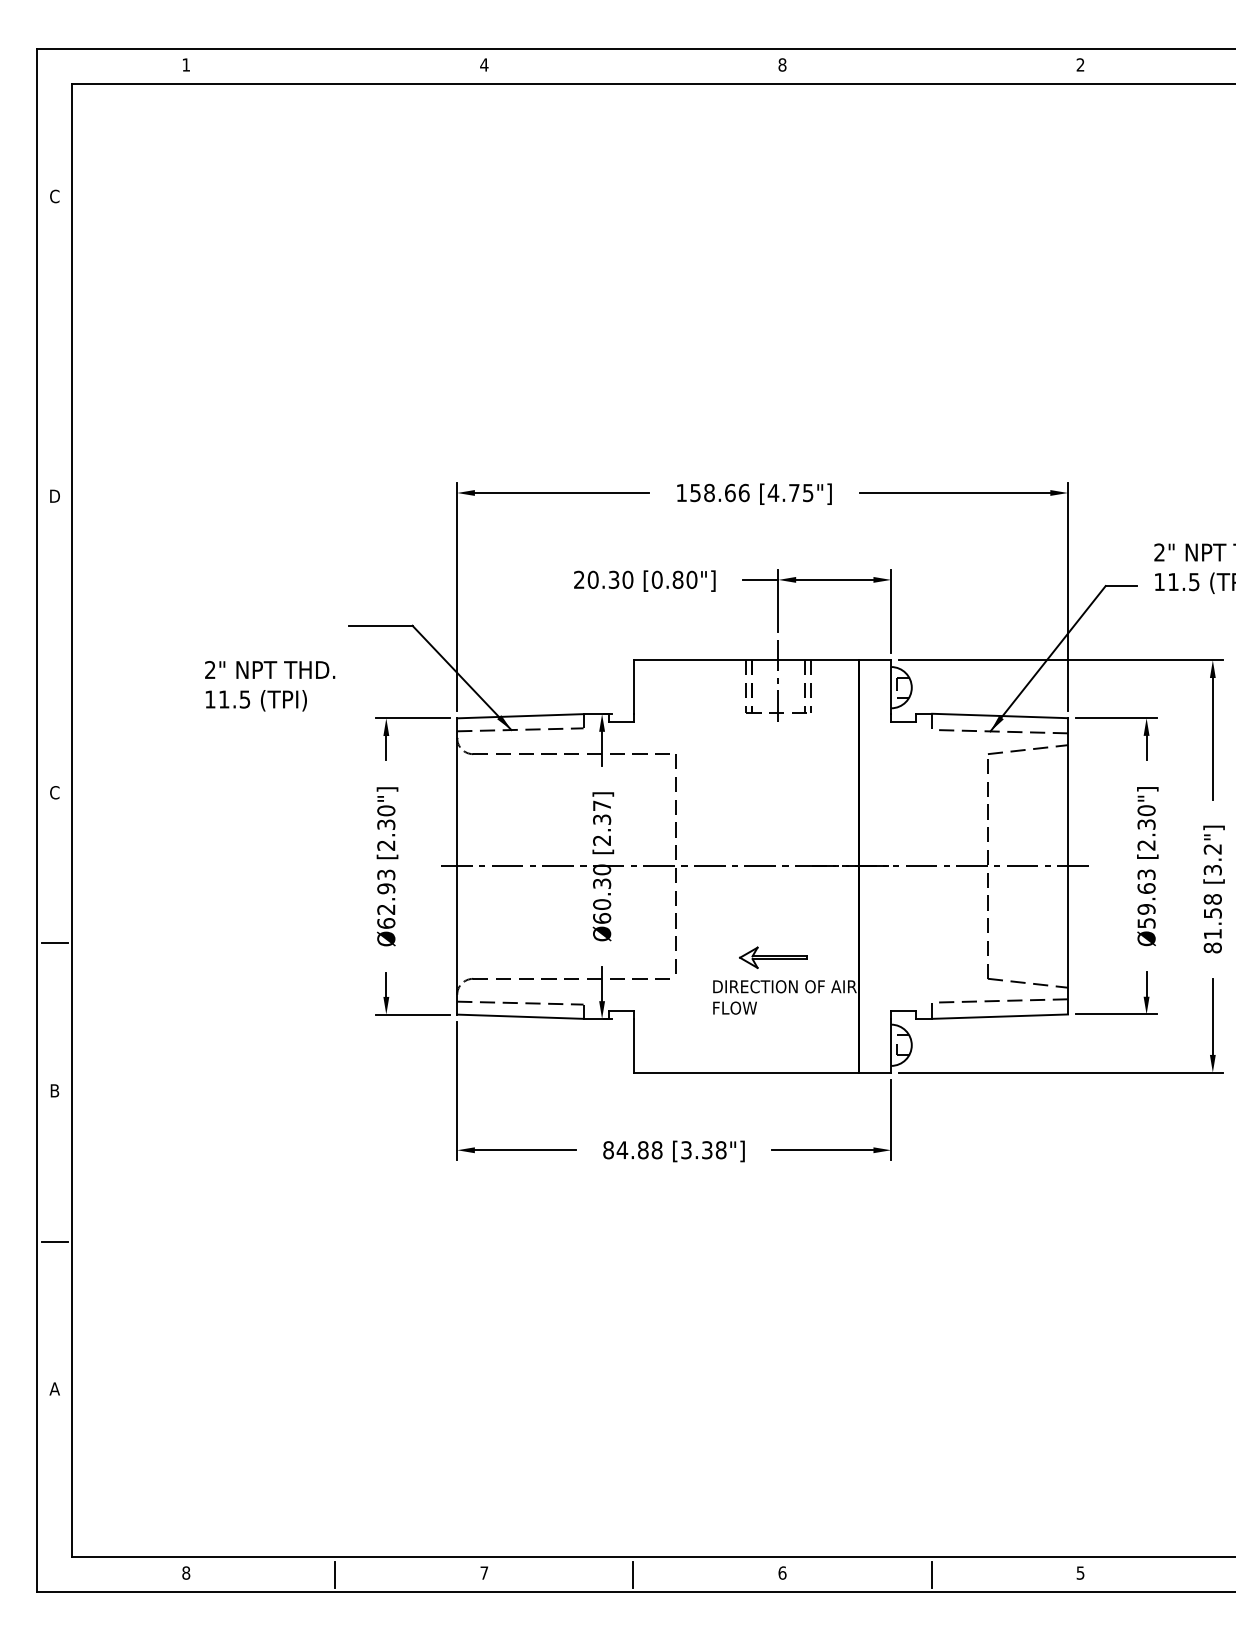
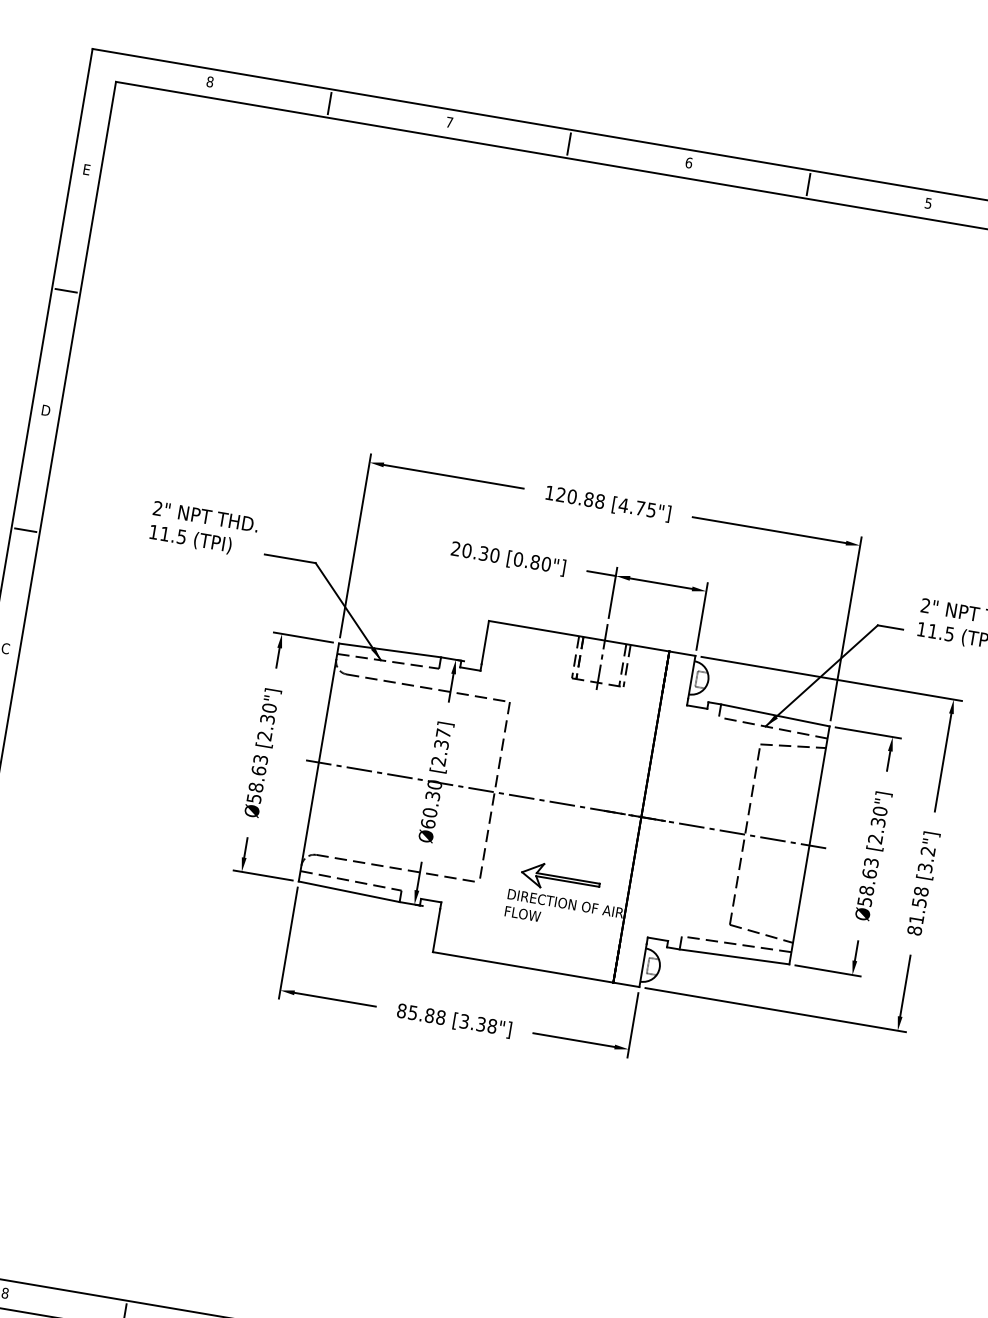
text: (186, 64) -> (210, 81), 1 -> 8
text: (484, 64) -> (449, 122), 4 -> 7
text: (782, 64) -> (689, 162), 8 -> 6
text: (1080, 64) -> (928, 203), 2 -> 5
line: (335, 66) -> (329, 103), added
line: (633, 66) -> (569, 143), added
line: (931, 66) -> (808, 184), added
text: (54, 196) -> (86, 169), C -> E
line: (54, 347) -> (65, 290), added
text: (719, 492) -> (580, 497), 158.66 -> 120.88
line: (54, 645) -> (25, 530), added
text: (270, 686) -> (203, 529), moved
text: (386, 905) -> (256, 784), Ø62.93 -> Ø58.63
text: (1146, 909) -> (866, 890), Ø59.63 -> Ø58.63
part: (773, 957) -> (560, 878), size x1.43
text: (622, 1150) -> (413, 1013), 84.88 -> 85.88

